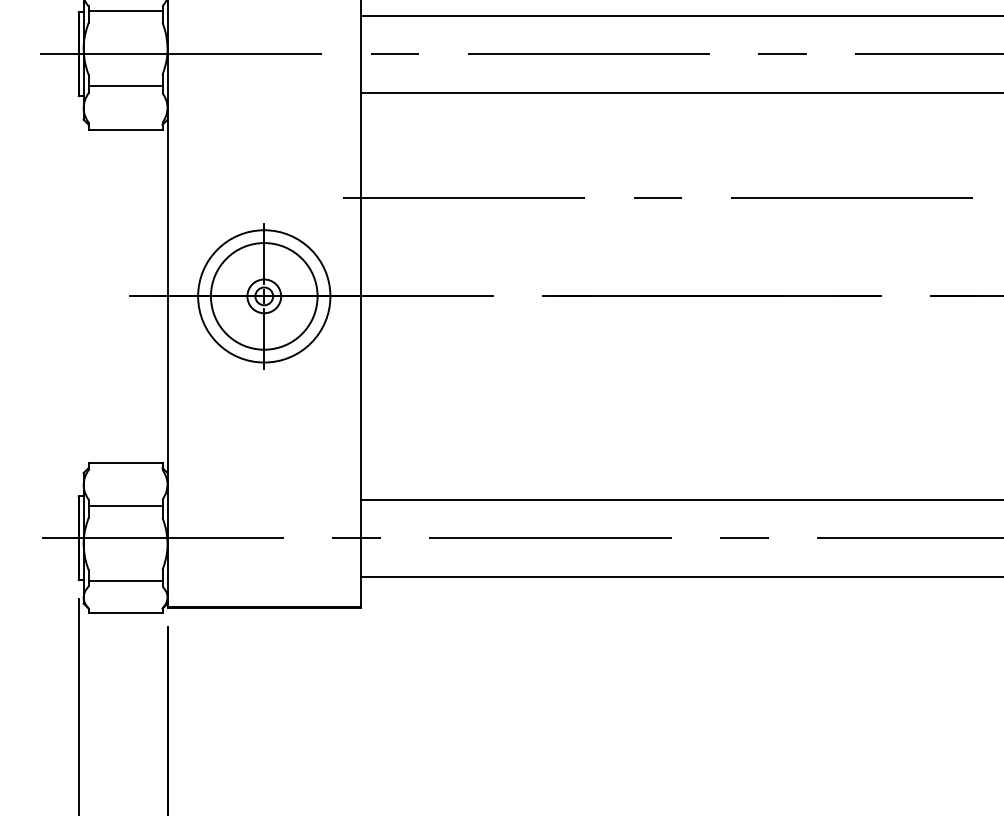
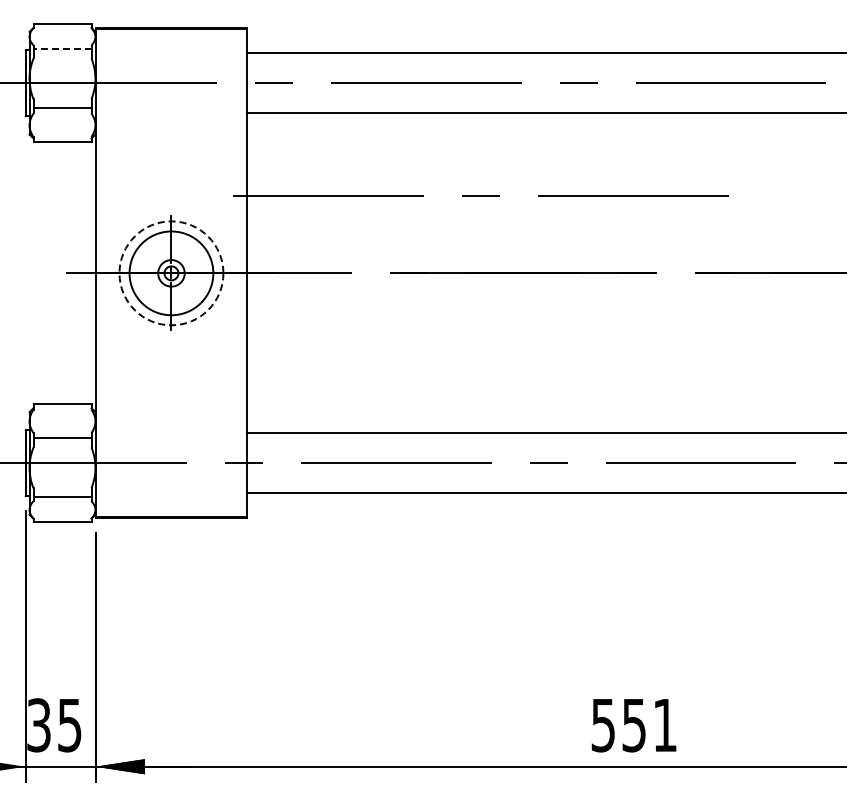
line: (125, 11) -> (62, 49), solid -> dashed
circle: (264, 296) -> (171, 273), solid -> dashed

